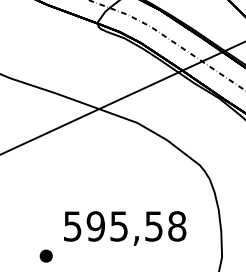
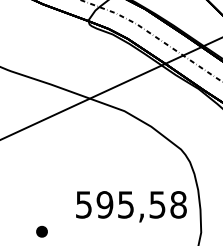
text: (125, 228) -> (131, 206), moved

